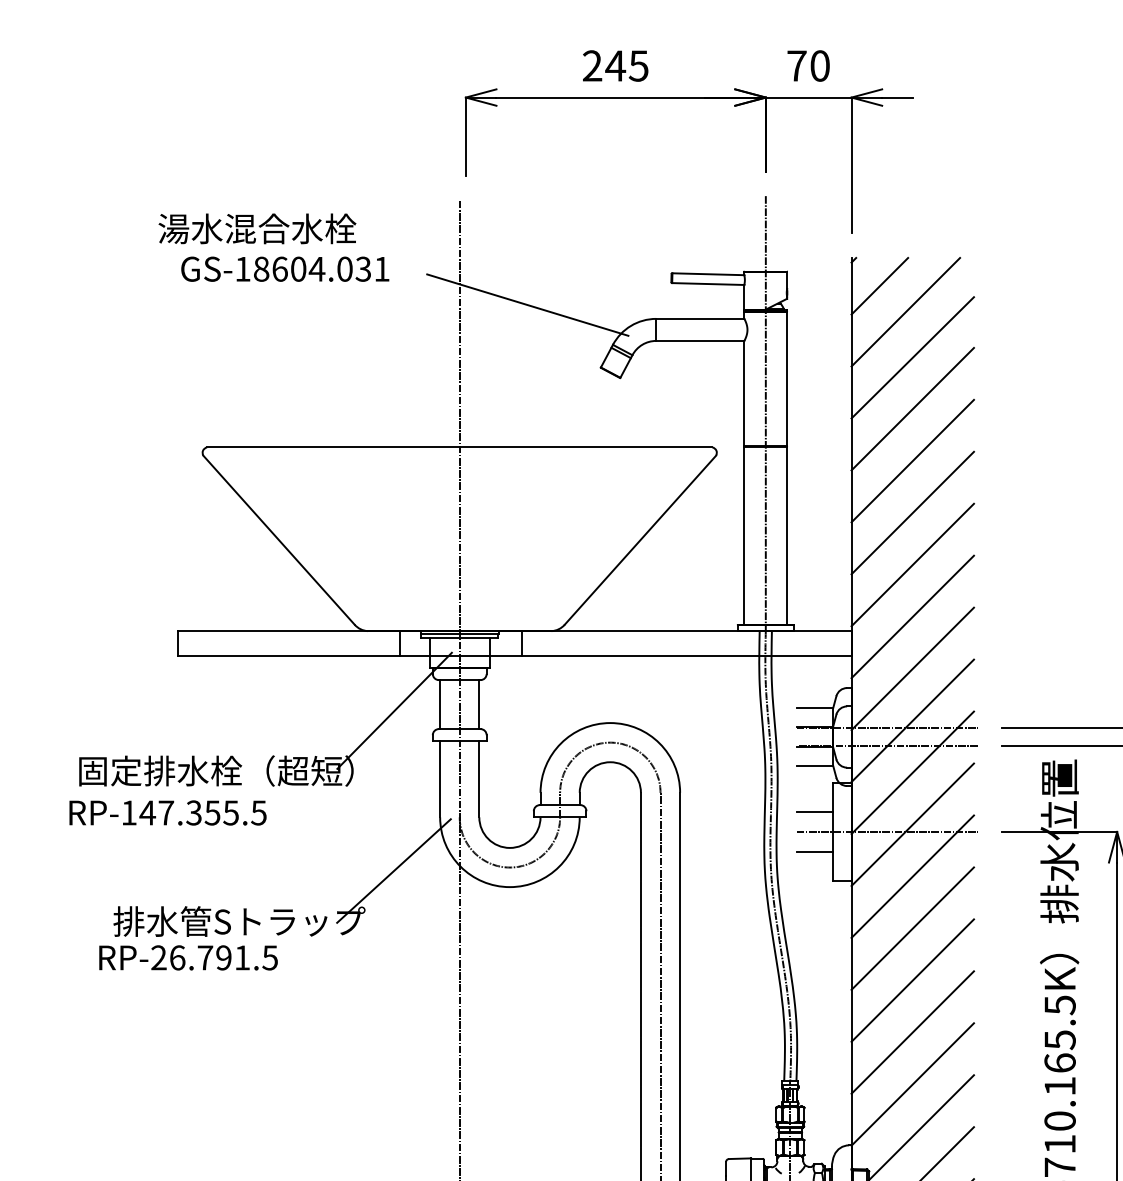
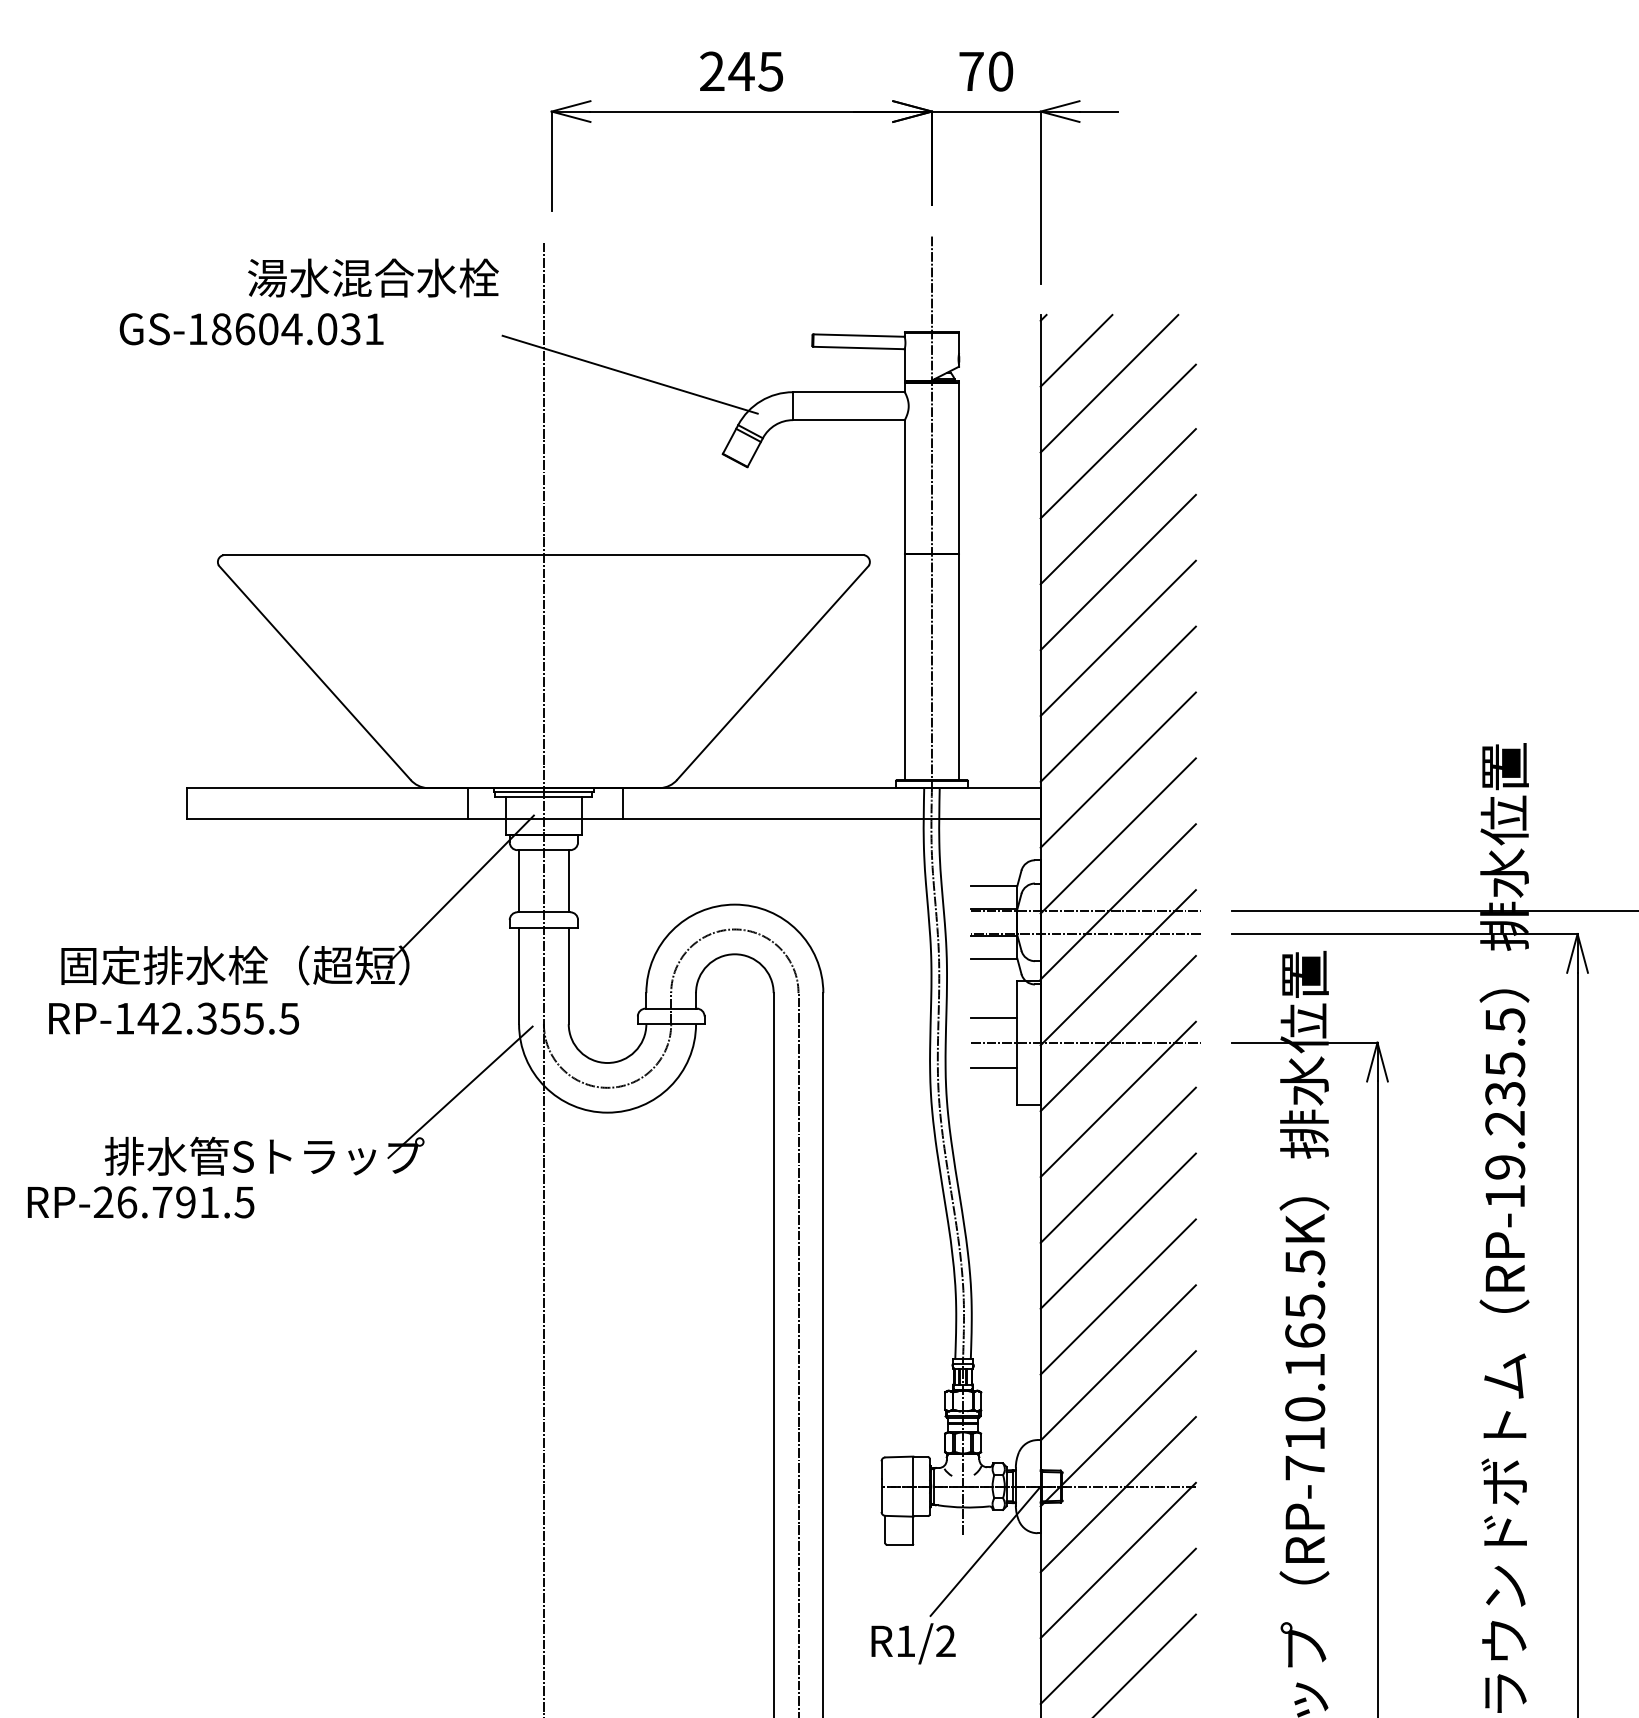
text: (257, 228) -> (373, 277), moved
text: (285, 269) -> (251, 329), moved
text: (166, 812) -> (171, 1018), RP-147.355.5 -> RP-142.355.5
text: (188, 957) -> (140, 1202), moved

